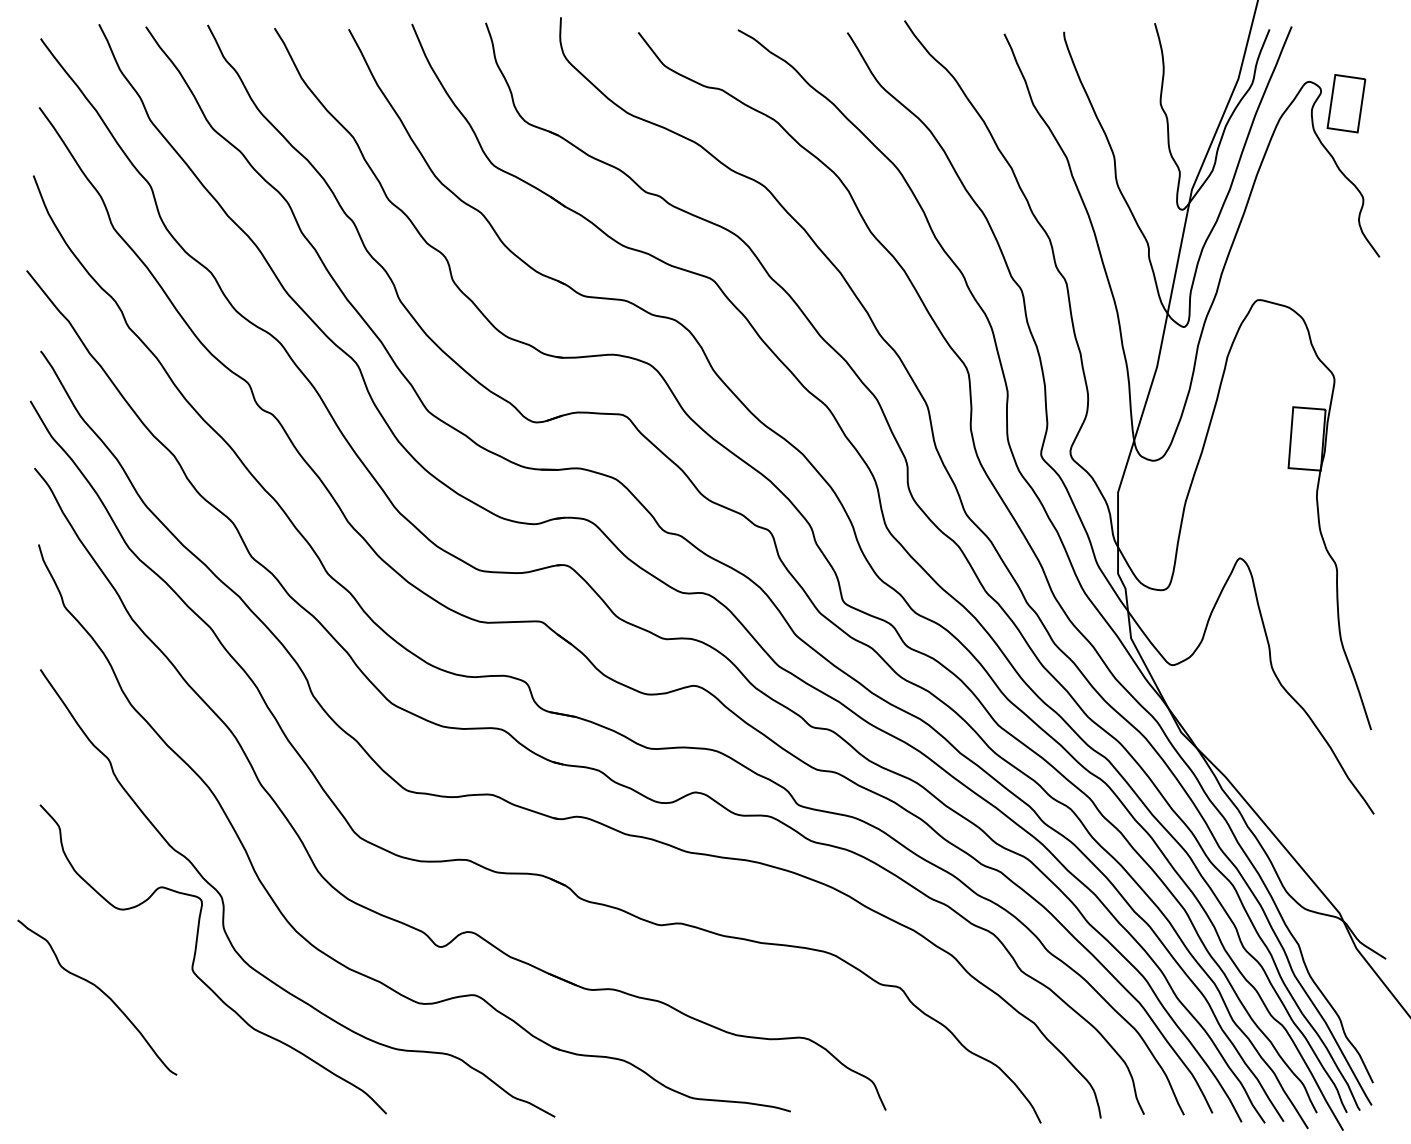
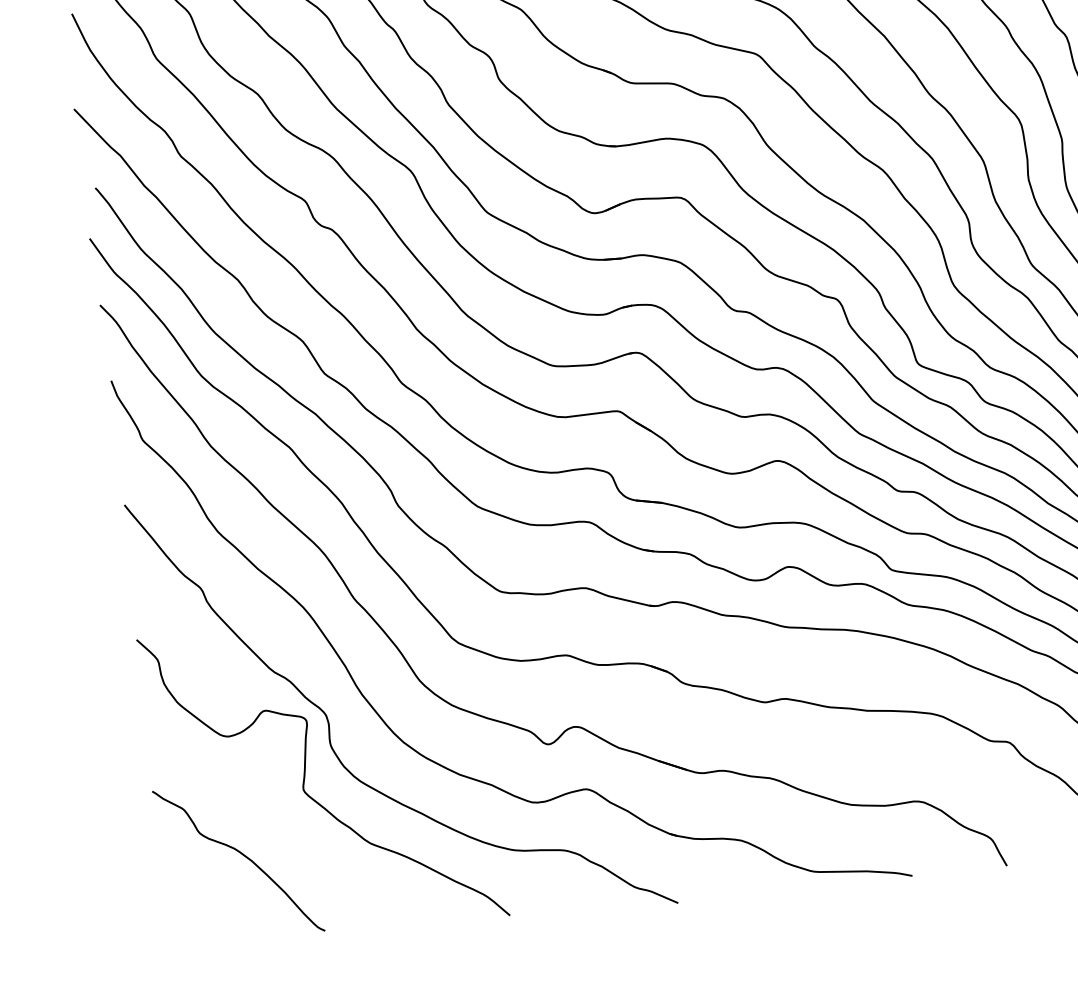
curve: (101, 992) -> (242, 855), moved

